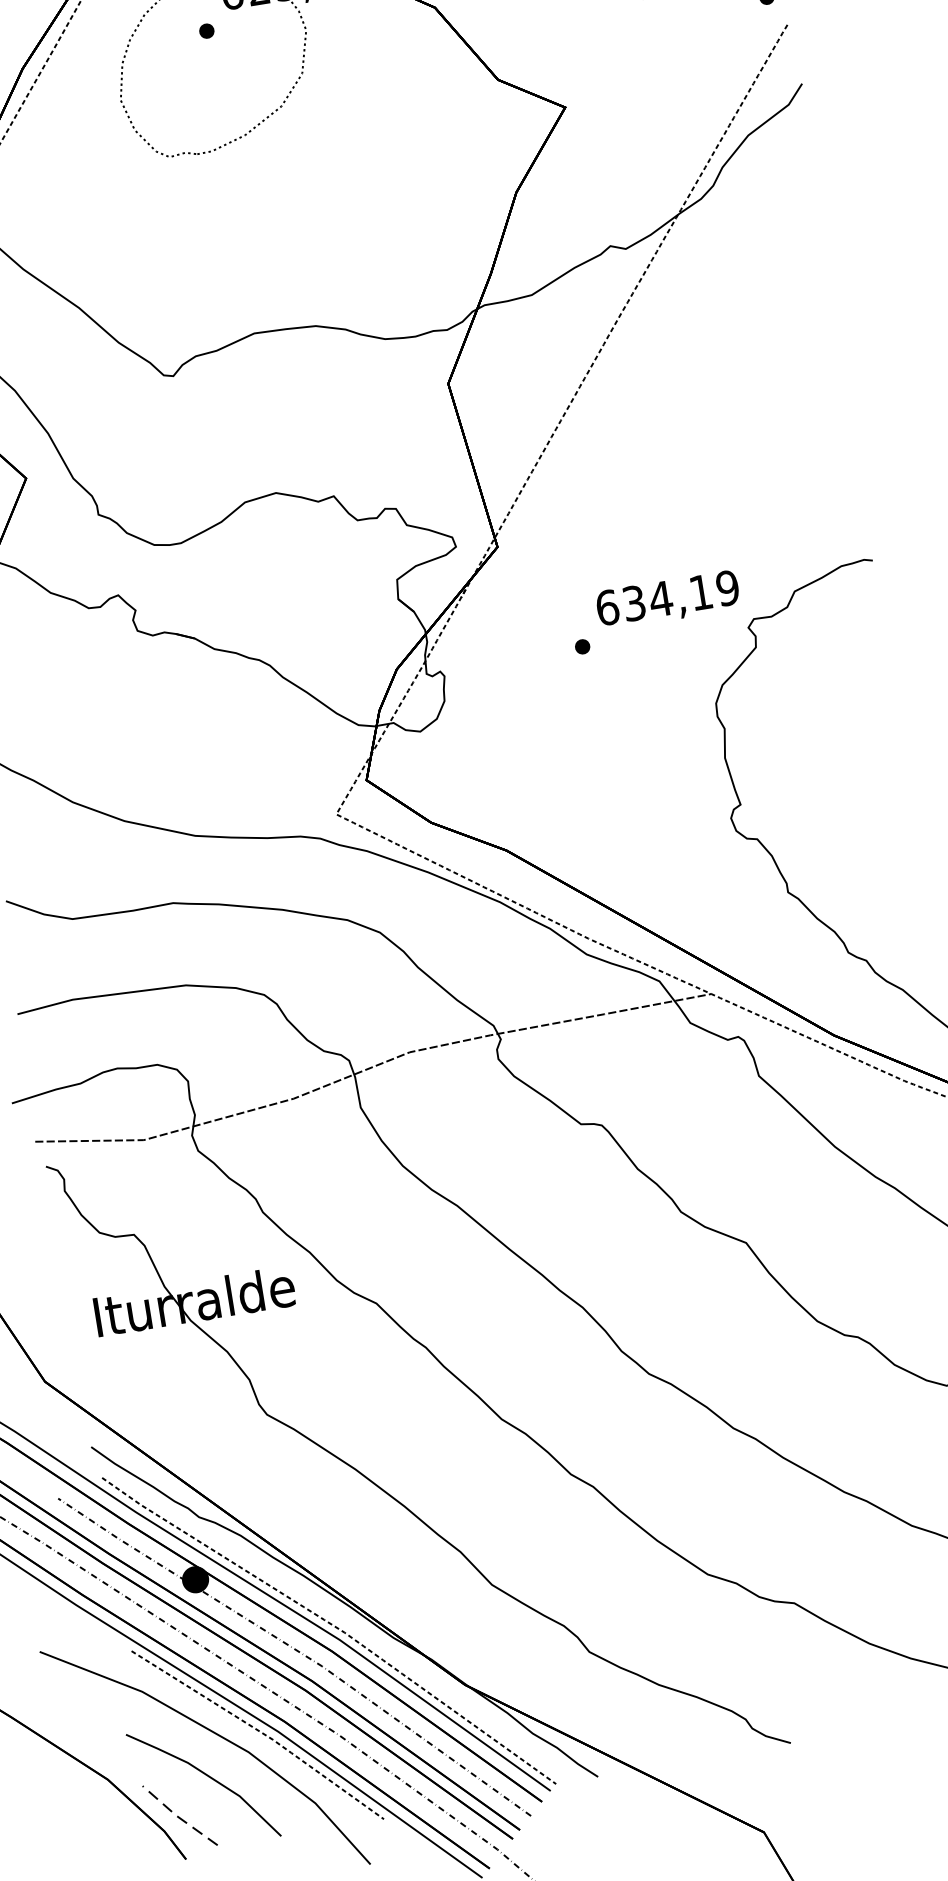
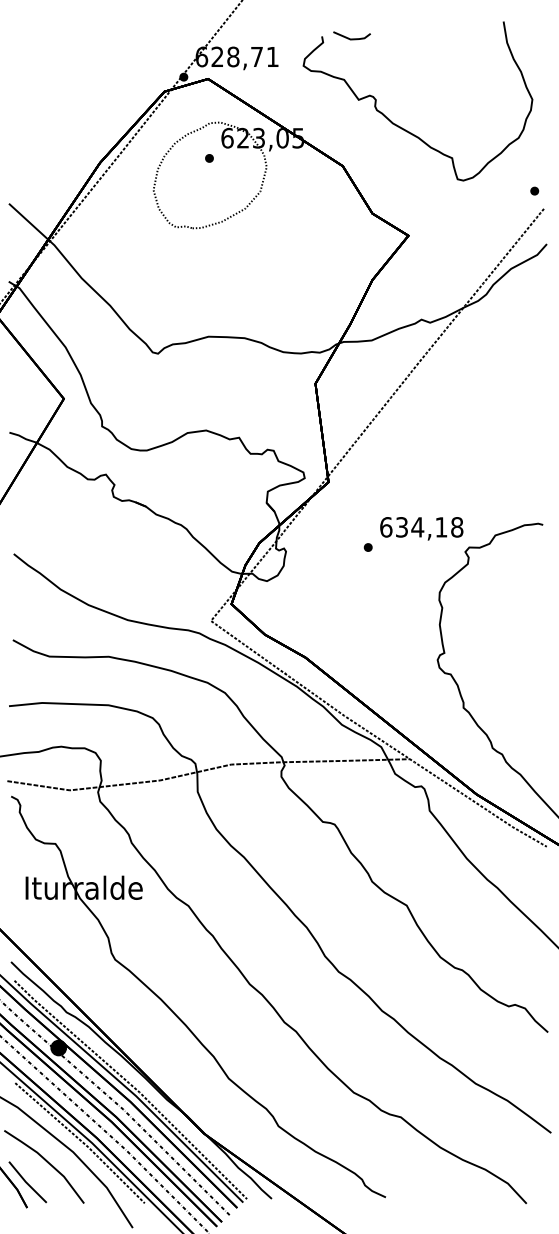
text: (728, 588) -> (457, 527), 634,19 -> 634,18
line: (177, 1816) -> (26, 1182), dashed -> solid

